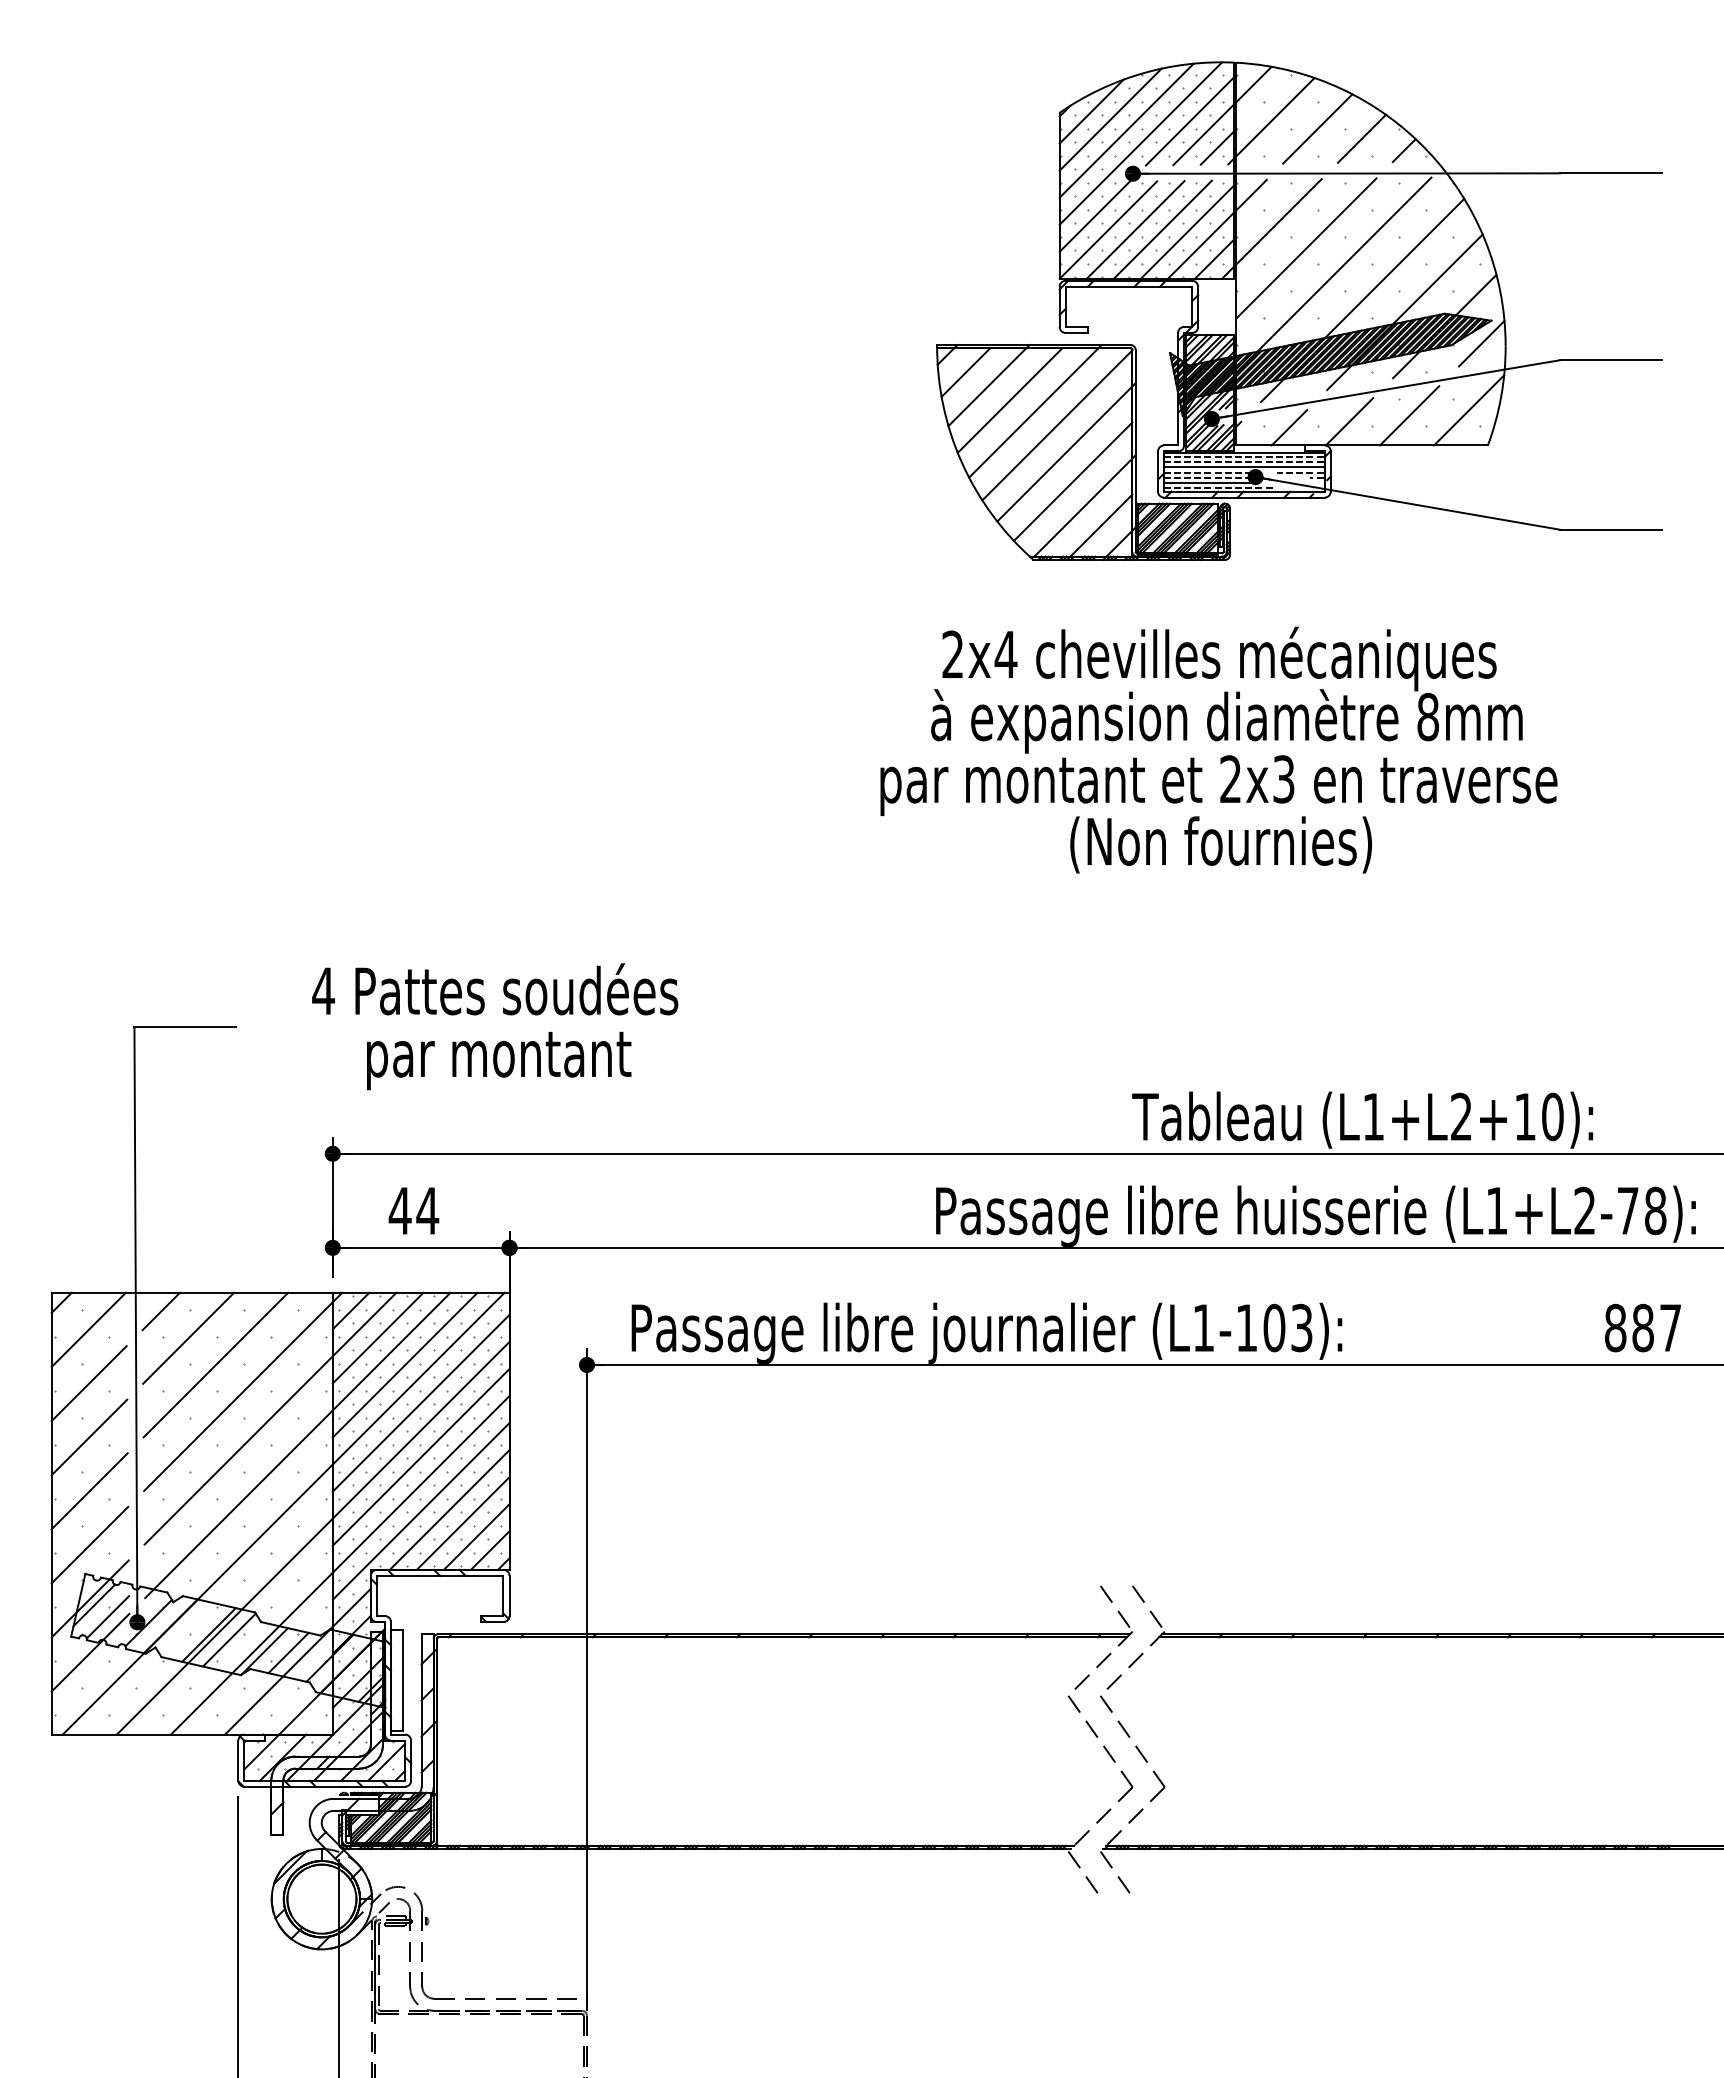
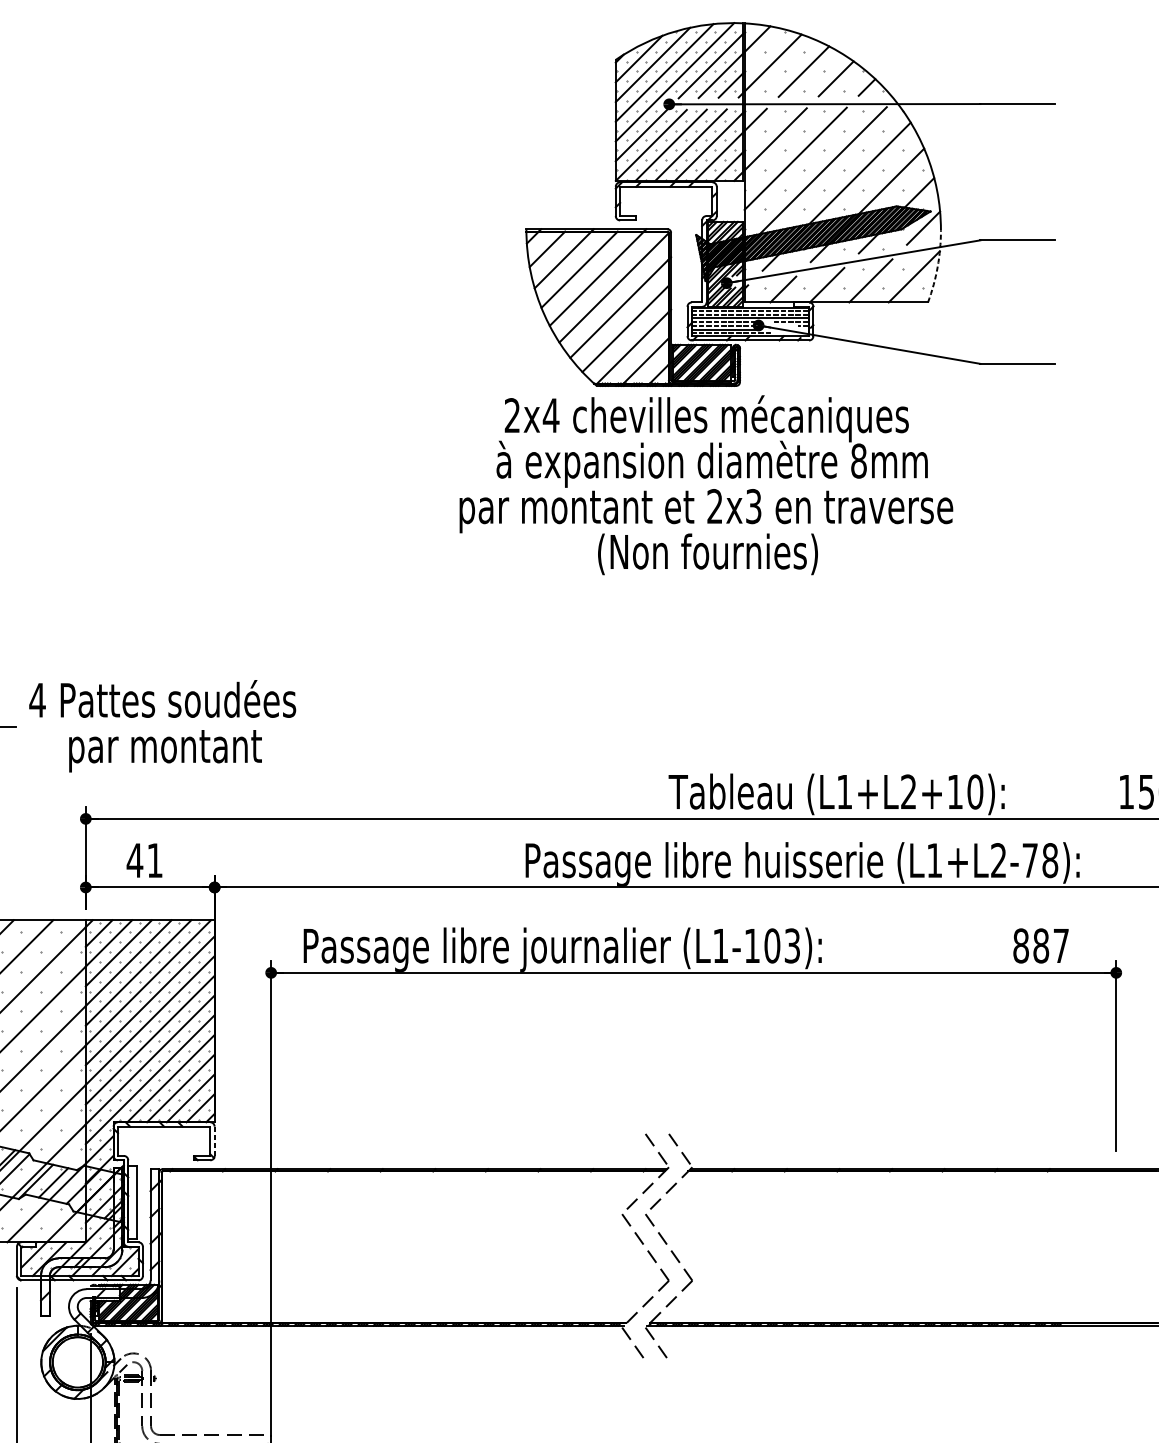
arc: (1501, 396) -> (937, 266), solid -> dashed
text: (1218, 749) -> (706, 484), moved
text: (495, 1026) -> (162, 726), moved
text: (427, 1210) -> (154, 860), 44 -> 41
line: (509, 1596) -> (214, 1141), solid -> dashed

